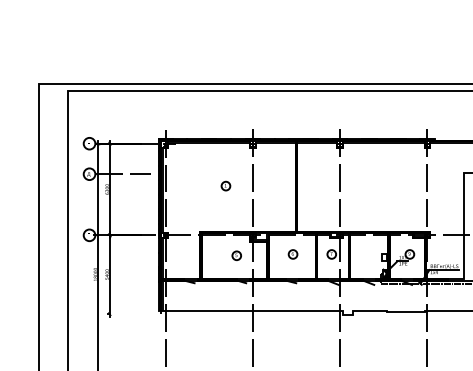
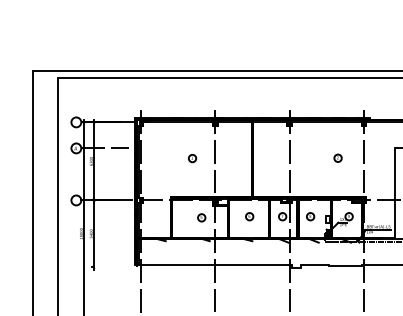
part: (396, 185) -> (337, 158), added
part: (364, 254) -> (310, 216), added

